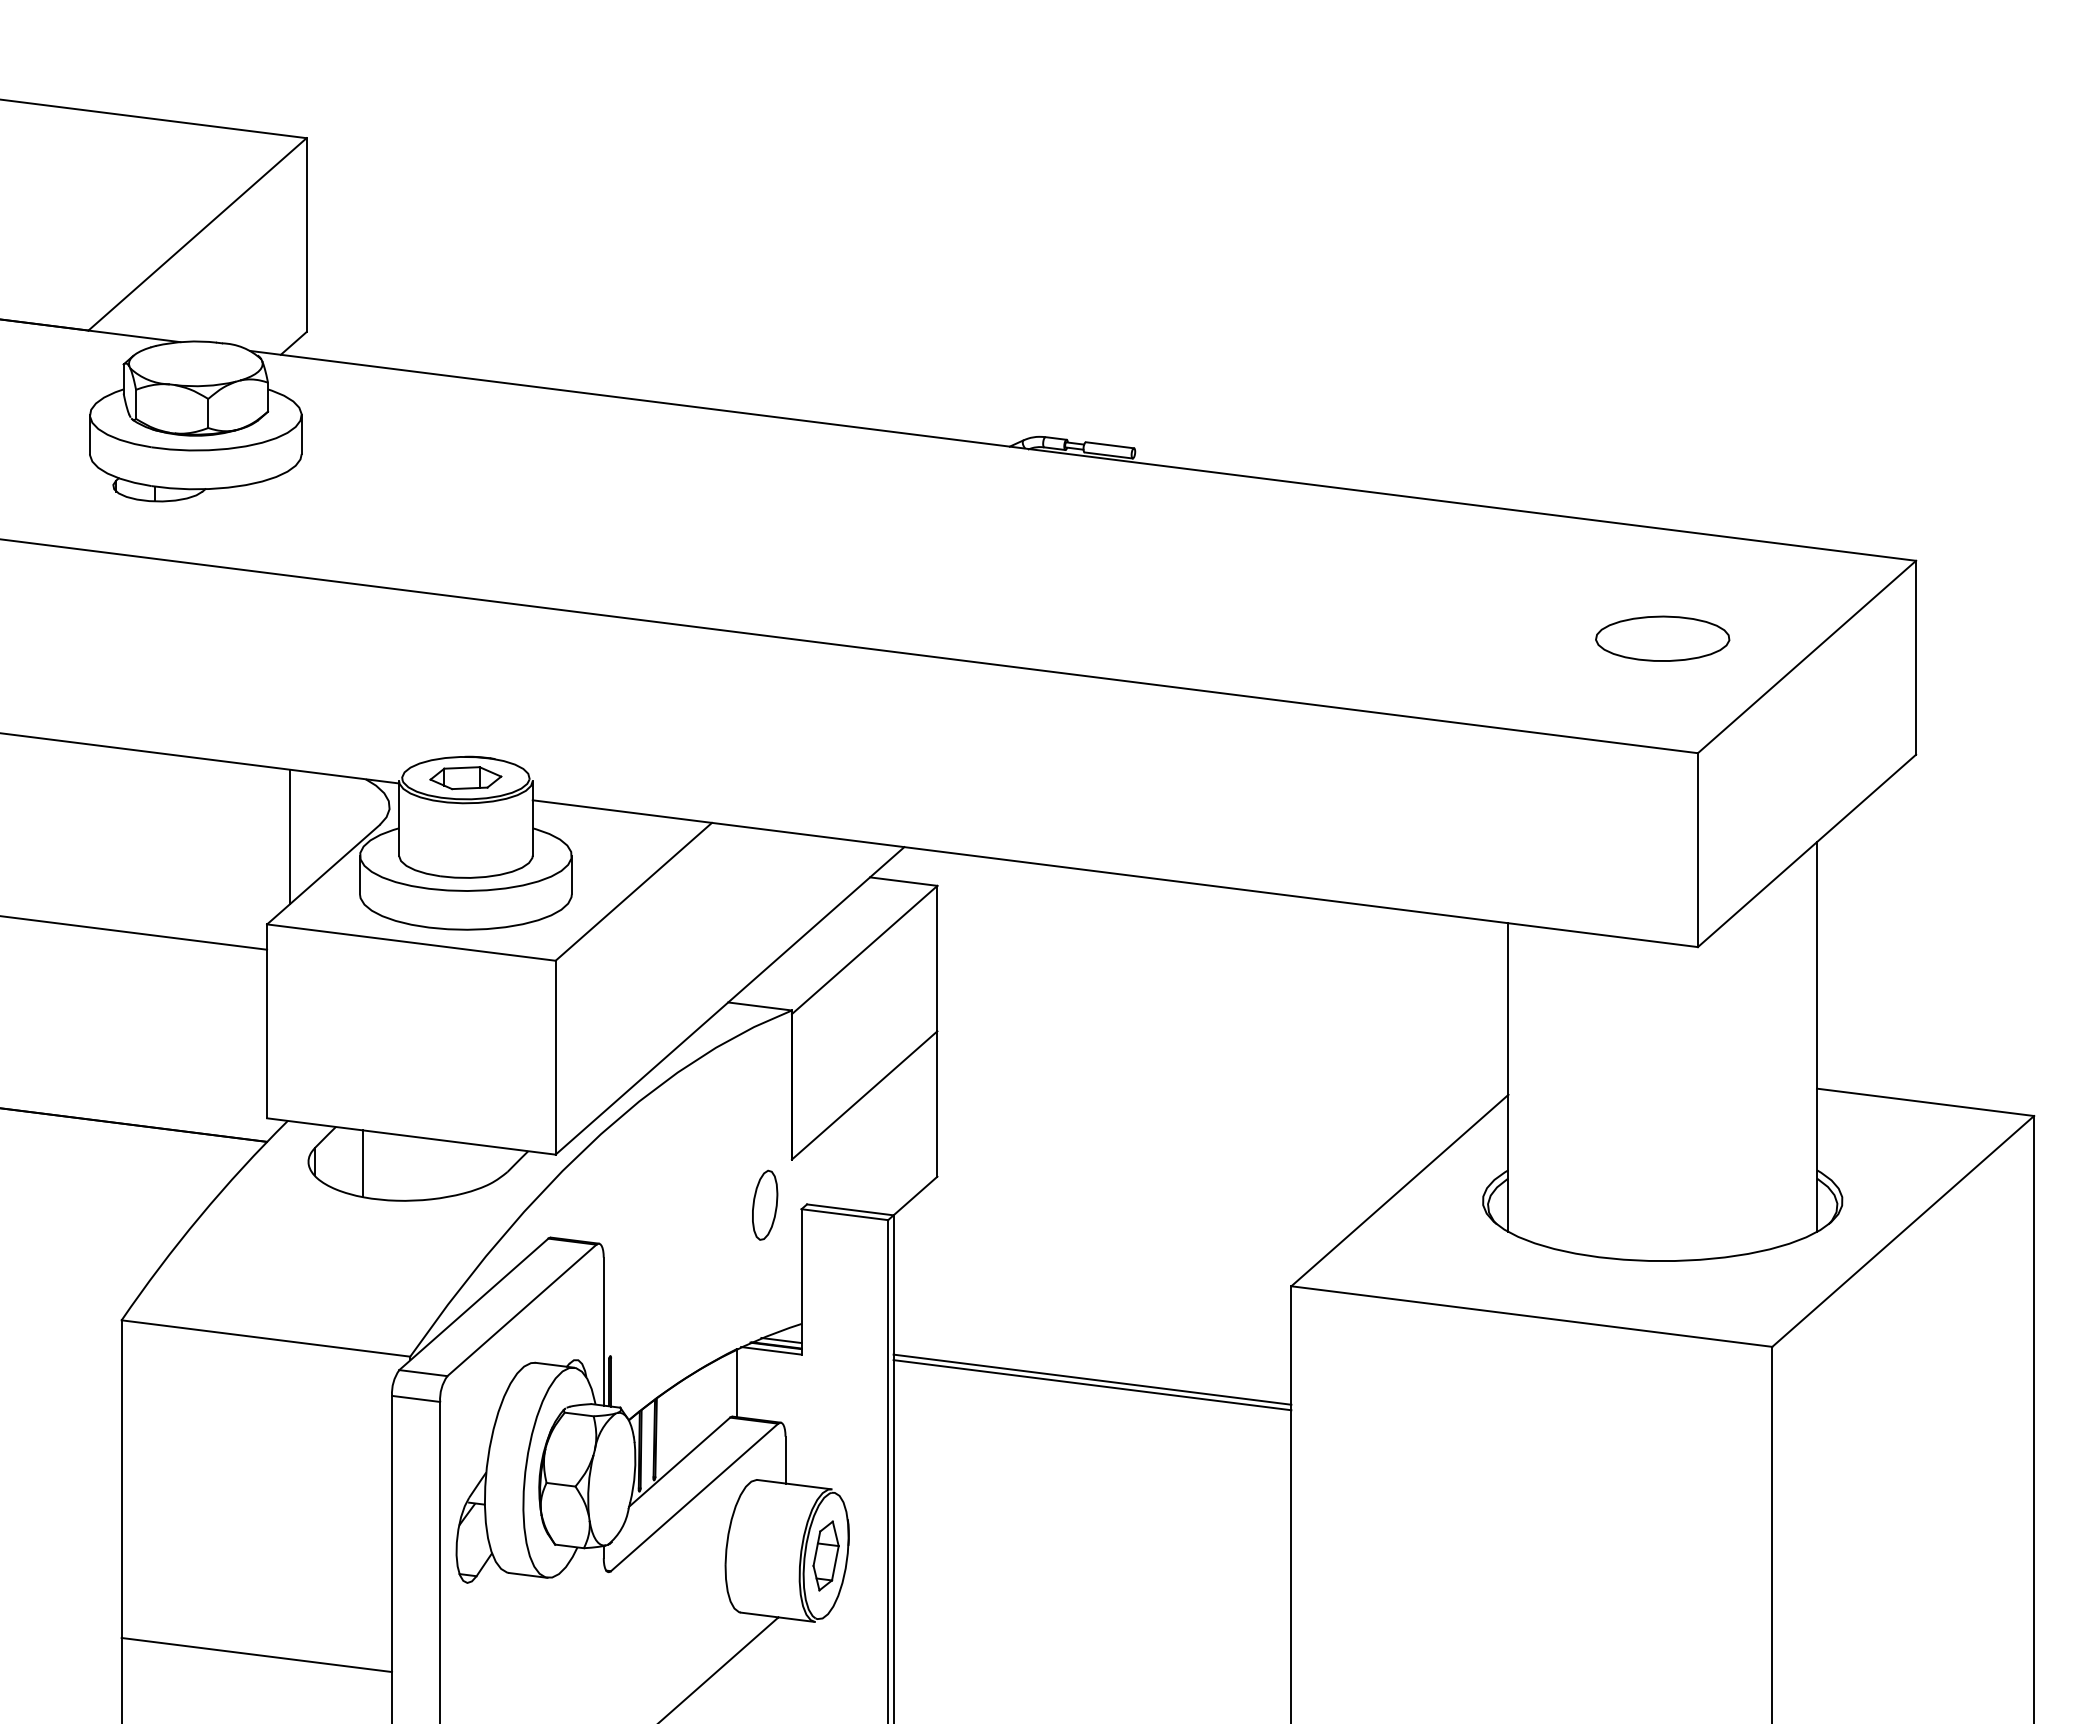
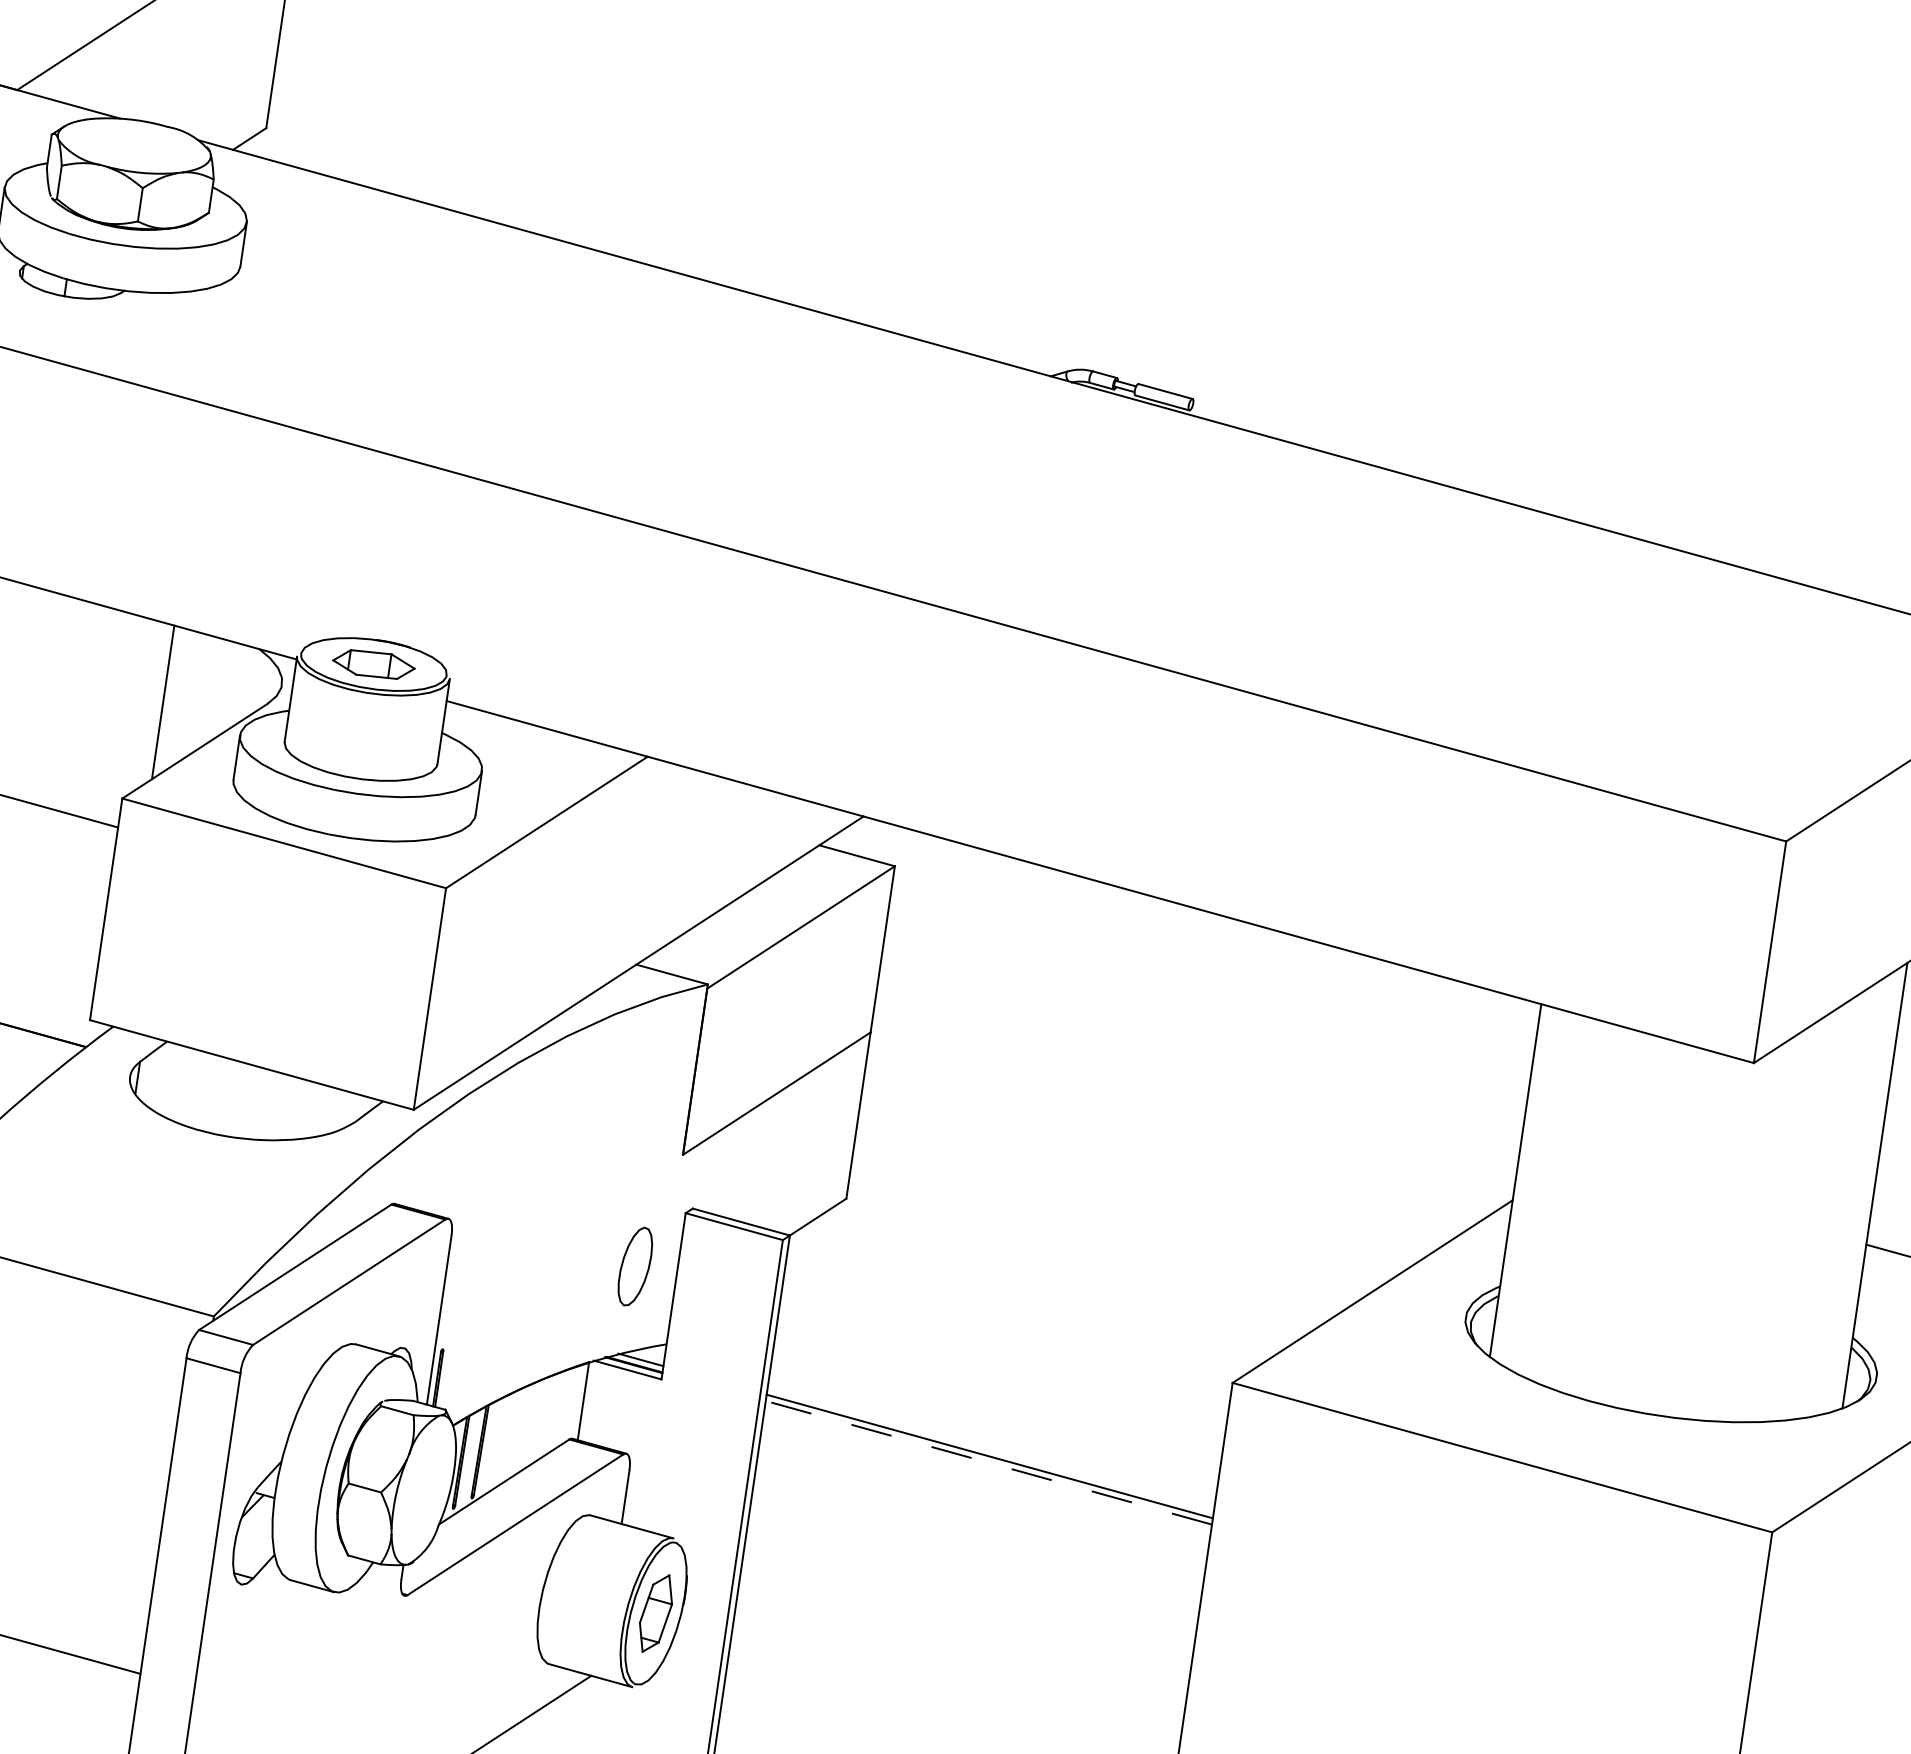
part: (1662, 638) -> (1764, 704), removed
line: (363, 1163) -> (192, 1087), removed
part: (765, 1204) -> (635, 1265), moved
line: (1092, 1385) -> (988, 1463), solid -> dashed

